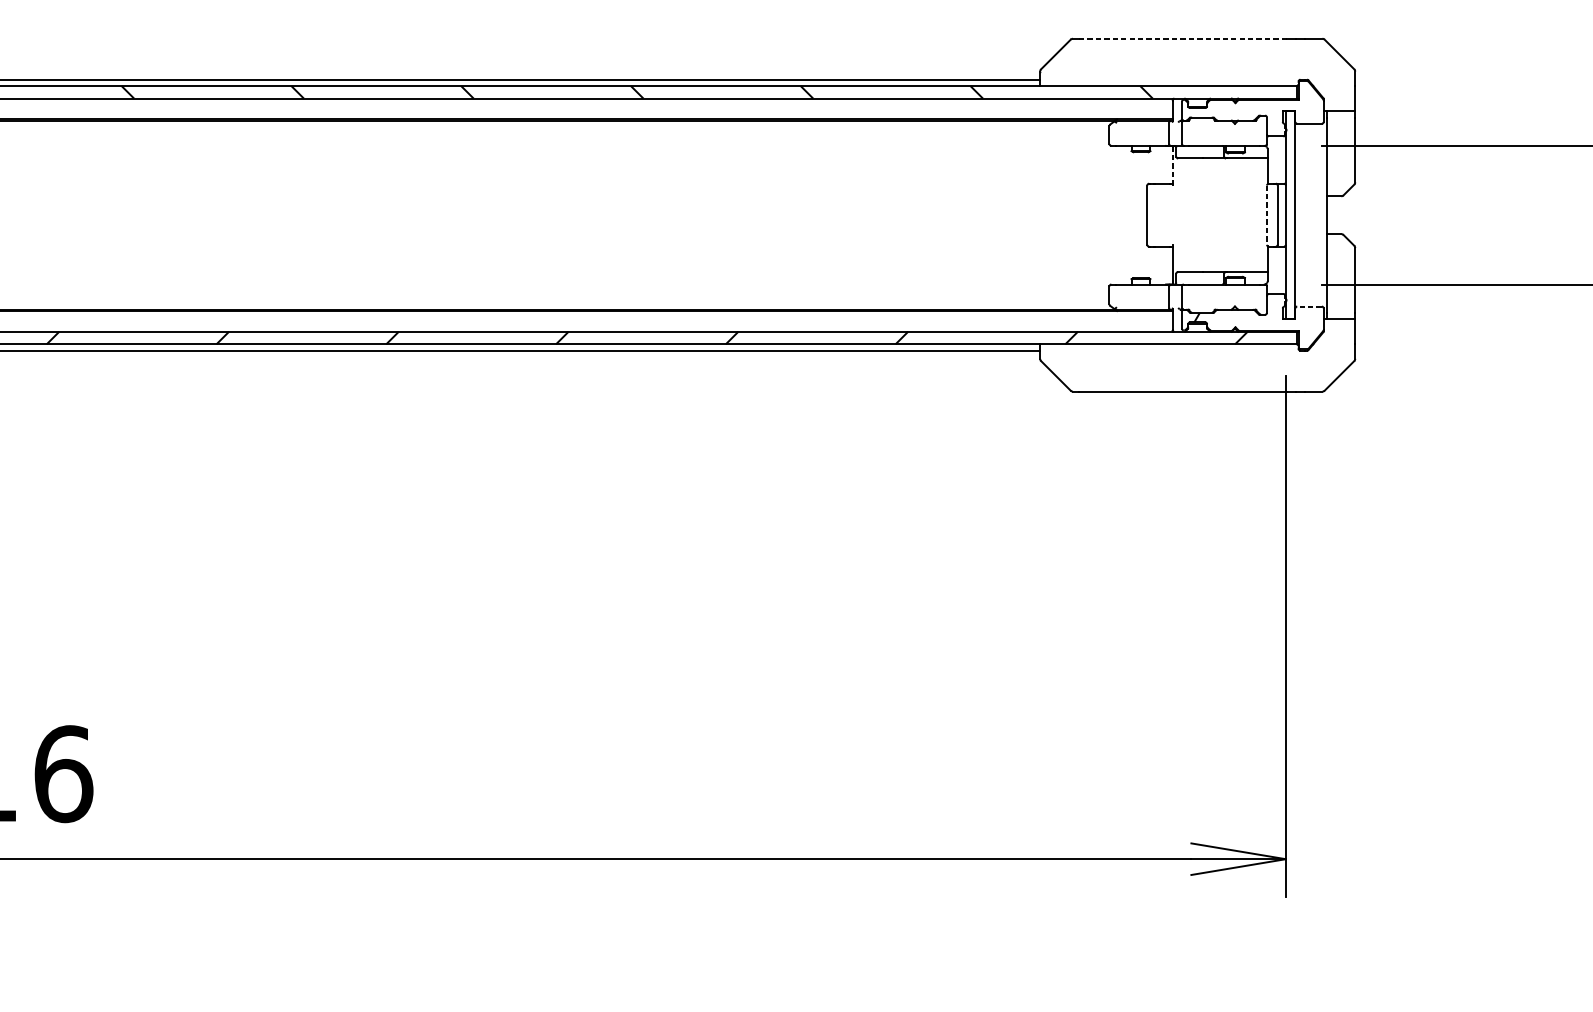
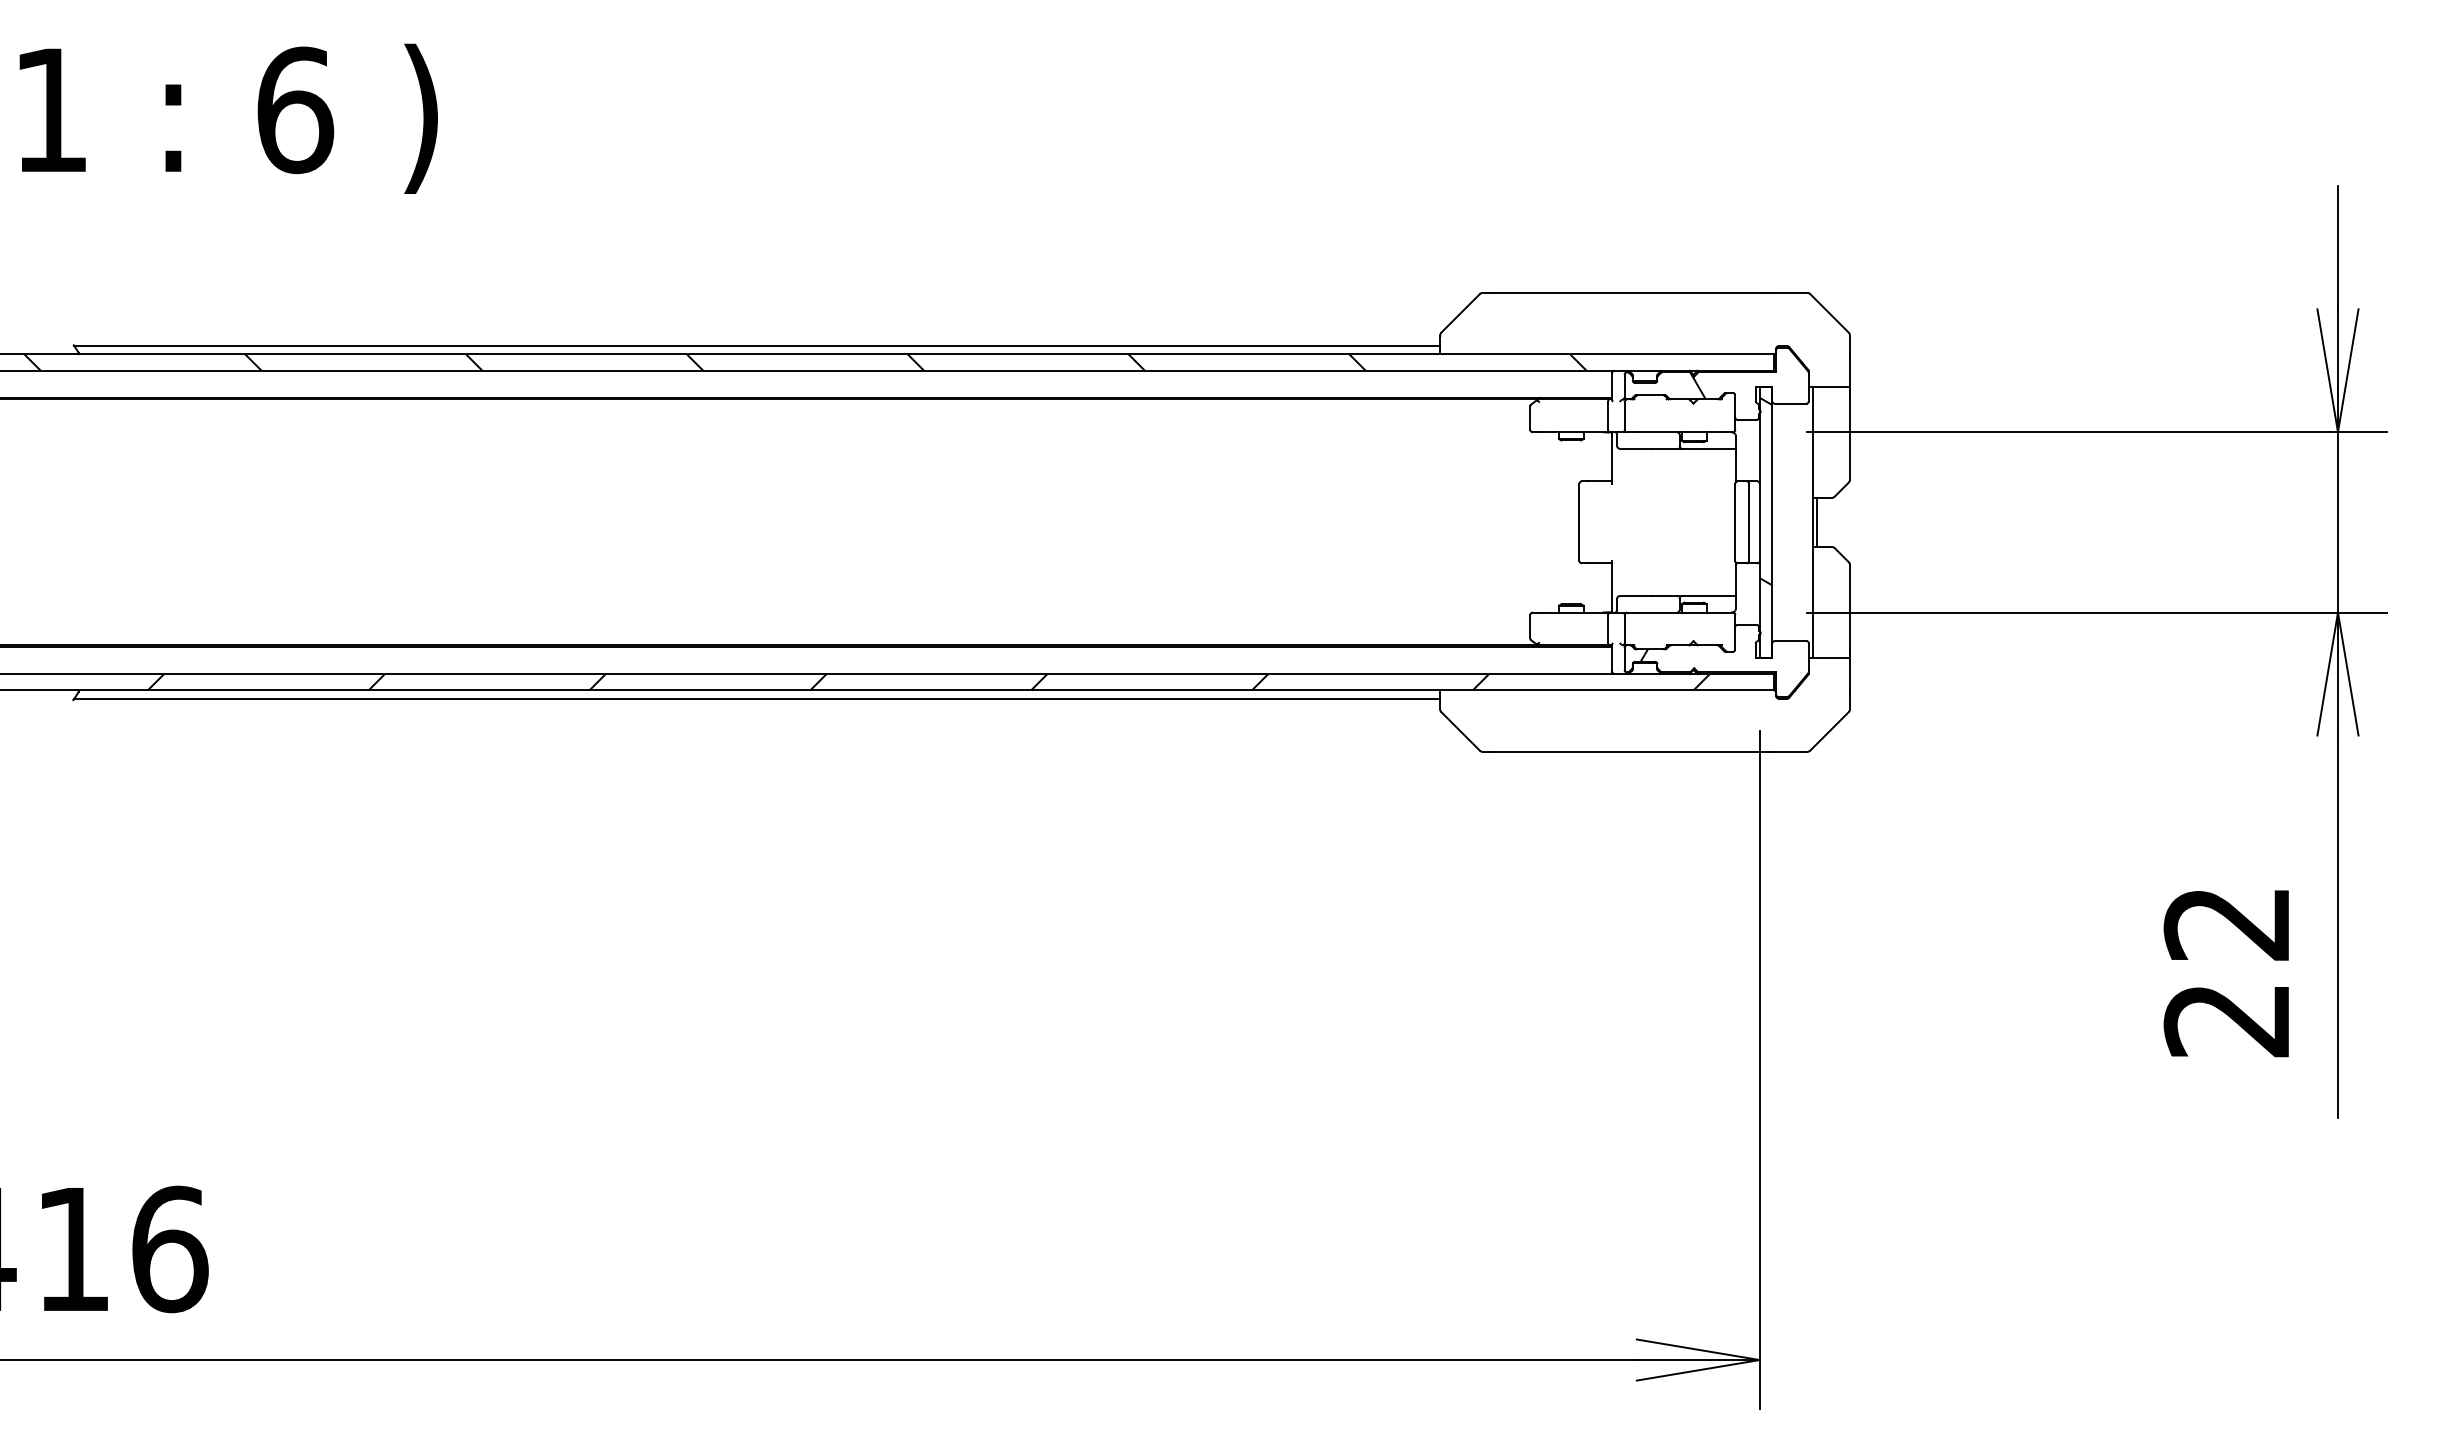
line: (1182, 38) -> (1625, 292), dashed -> solid
hatch: (1238, 109) -> (1697, 385), added
line: (1172, 167) -> (1612, 460), dashed -> solid
hatch: (1290, 191) -> (1765, 491), added
line: (1330, 214) -> (1817, 521), added
line: (1267, 215) -> (1735, 522), dashed -> solid
line: (1309, 306) -> (1790, 641), dashed -> solid

